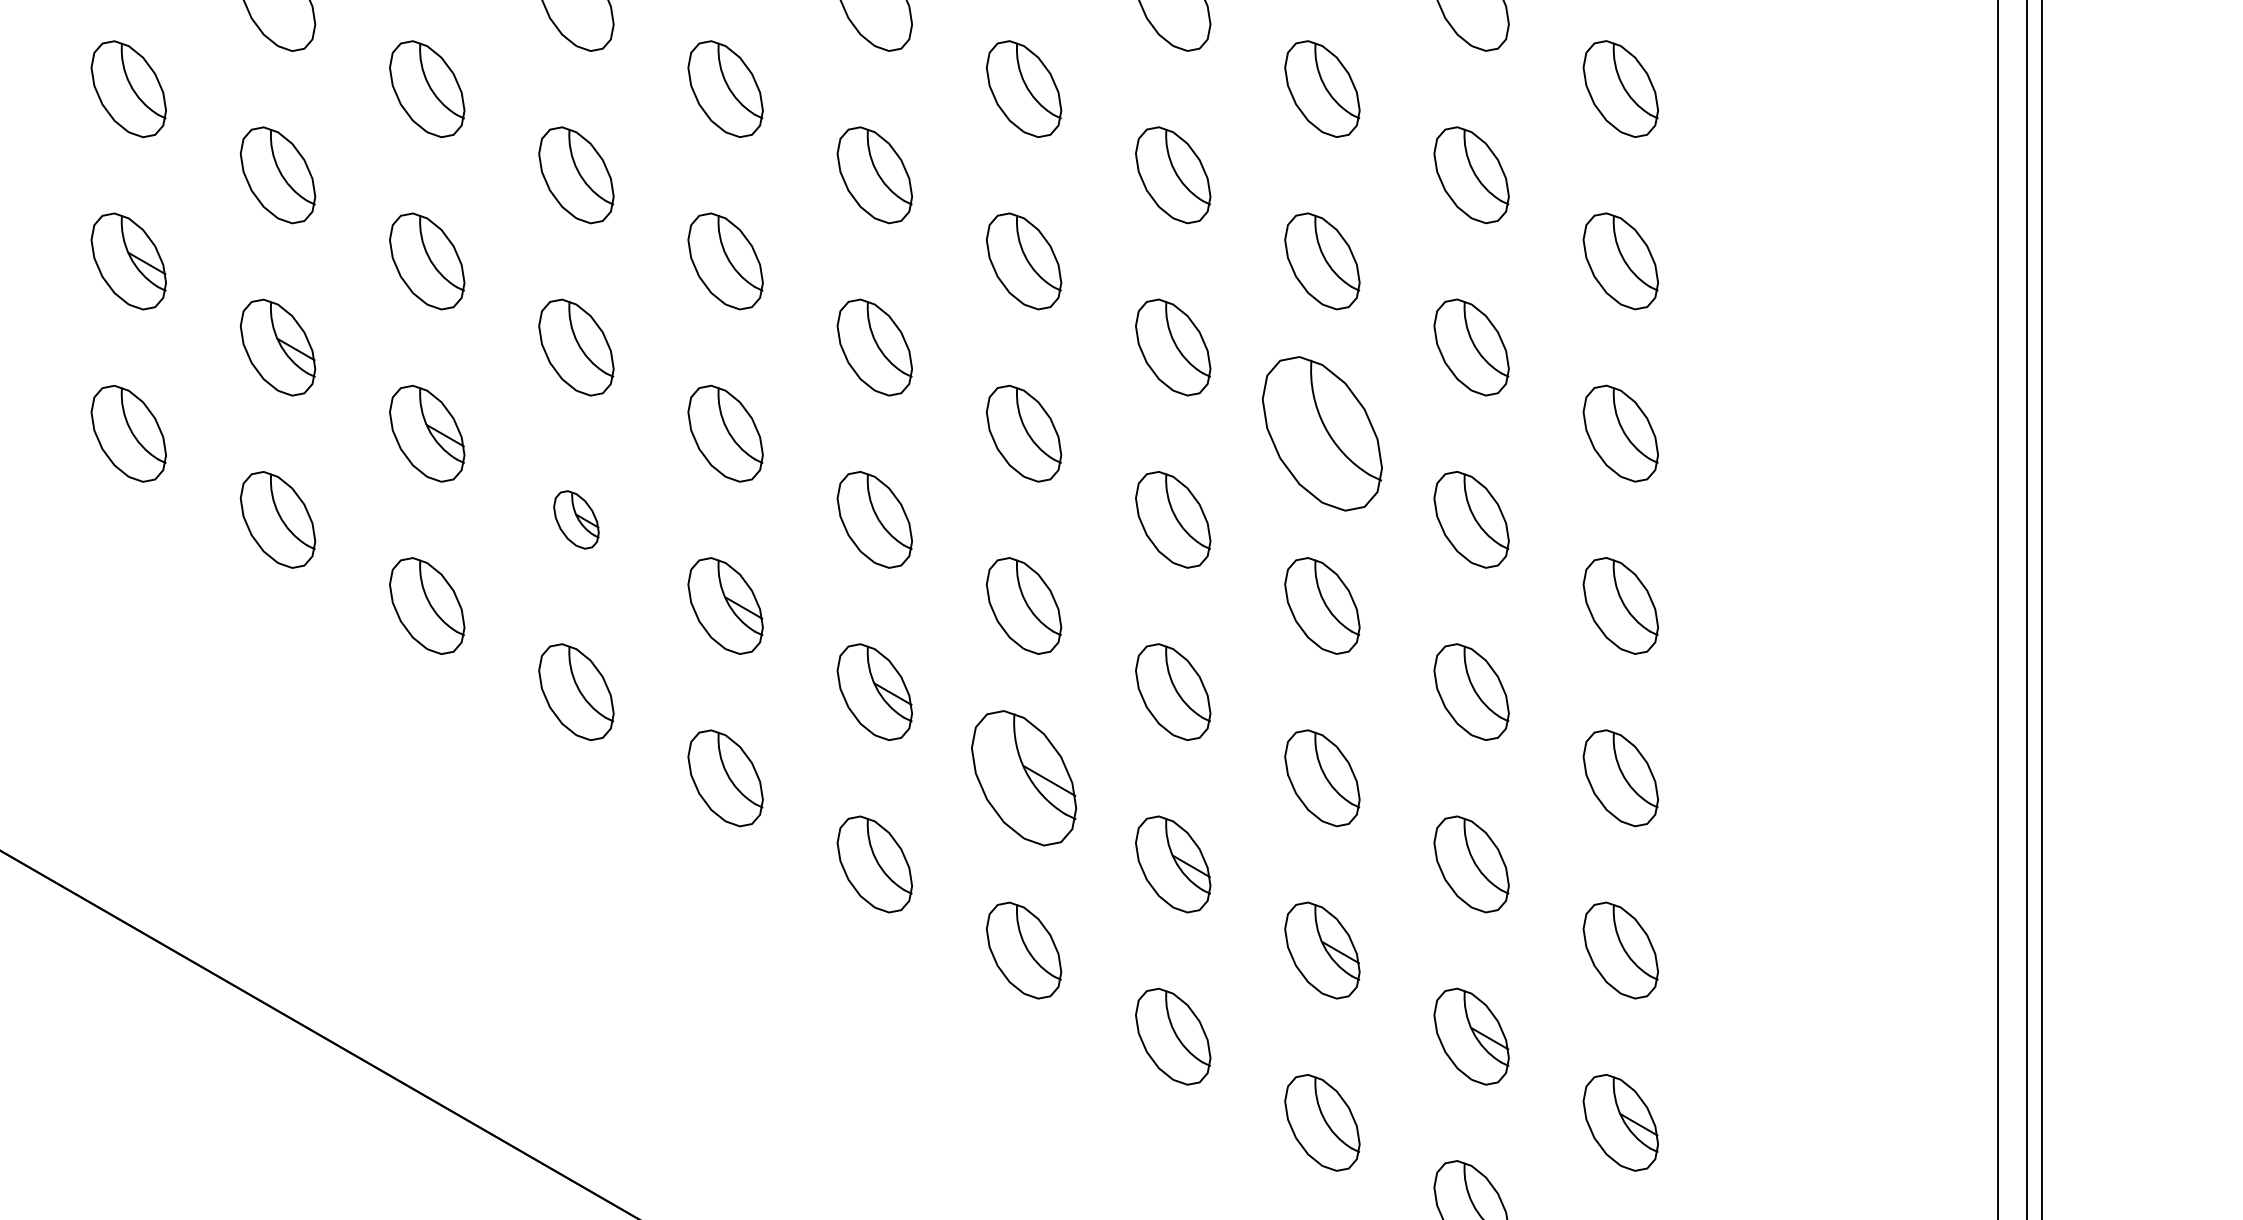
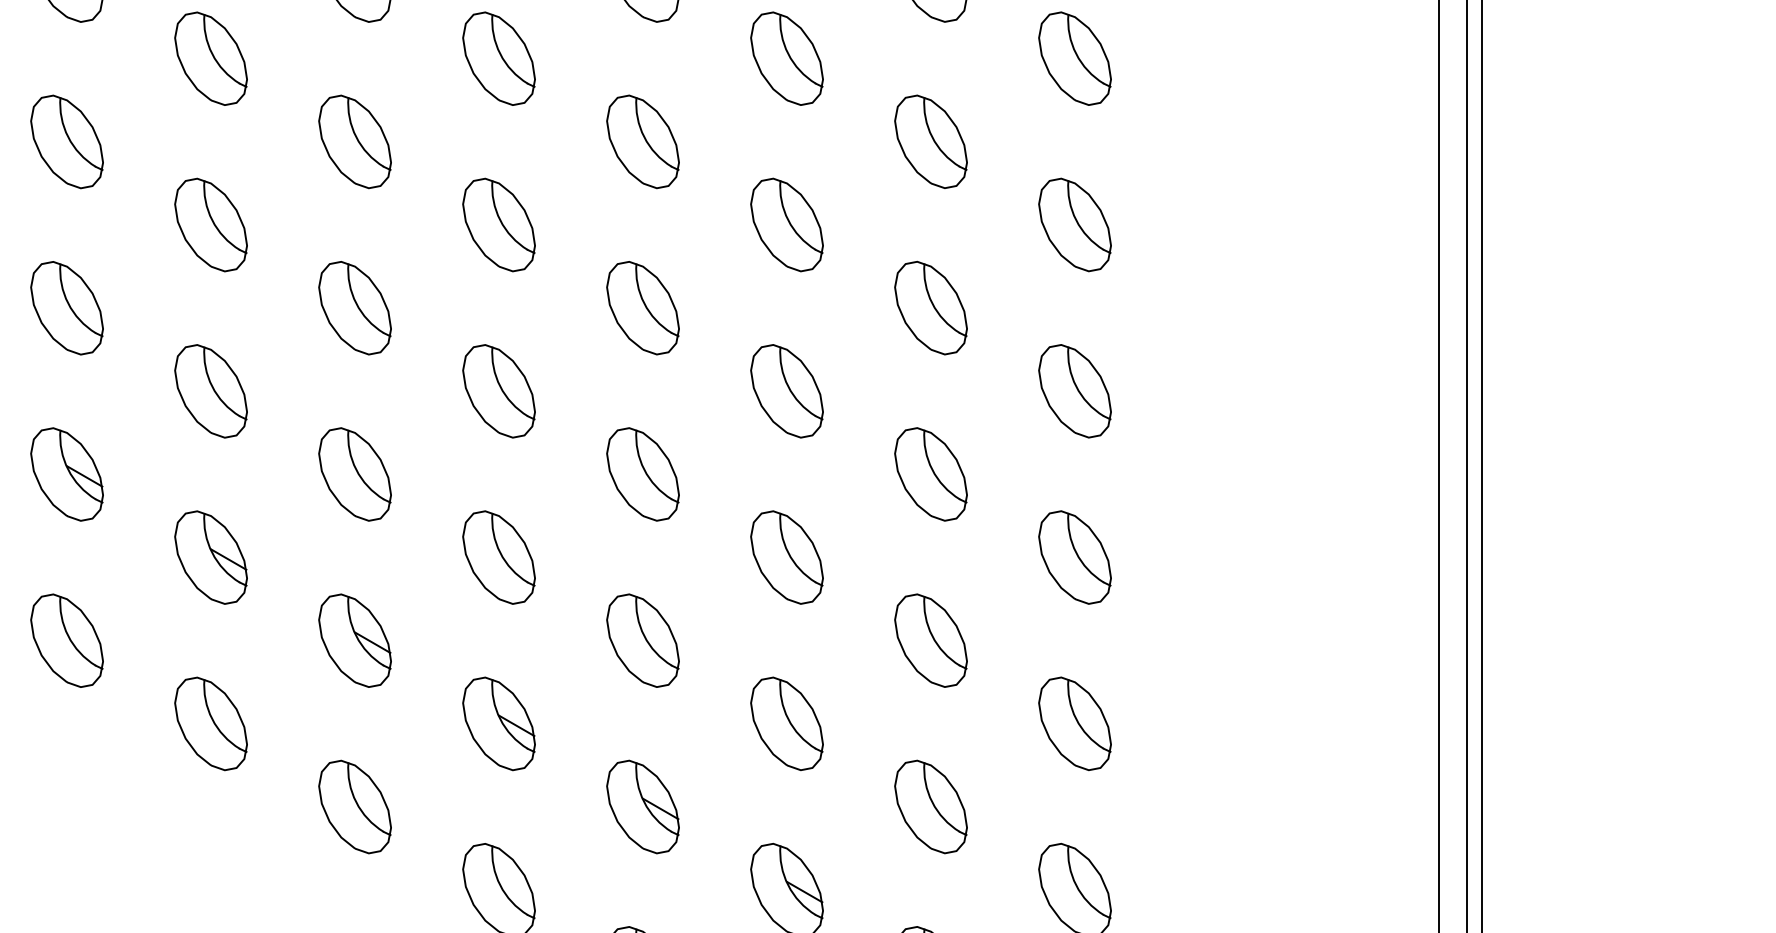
part: (1322, 433) -> (787, 391), size x0.62
part: (576, 519) -> (67, 474), size x1.67
part: (1023, 778) -> (498, 724), size x0.71

